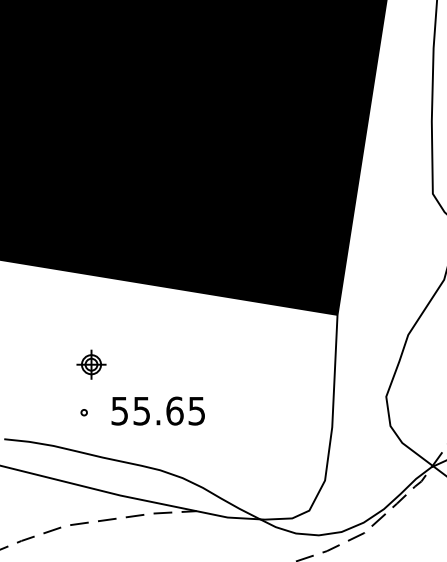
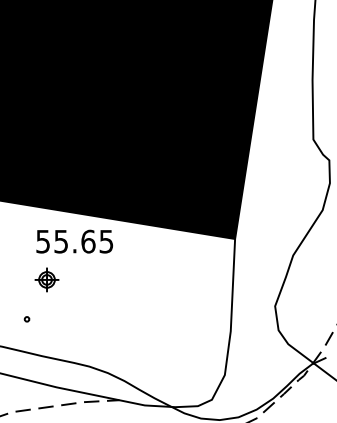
part: (91, 364) -> (47, 279), moved
text: (157, 410) -> (74, 241), moved

